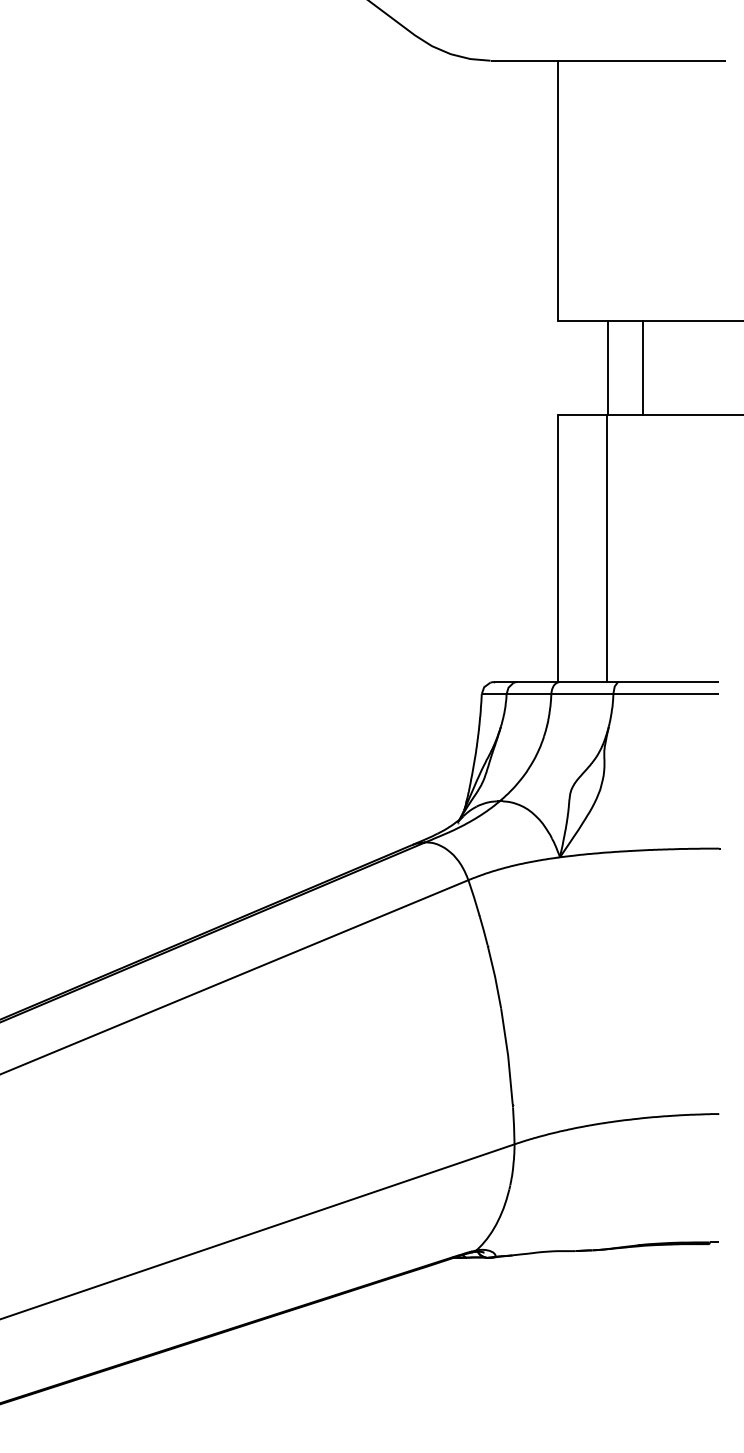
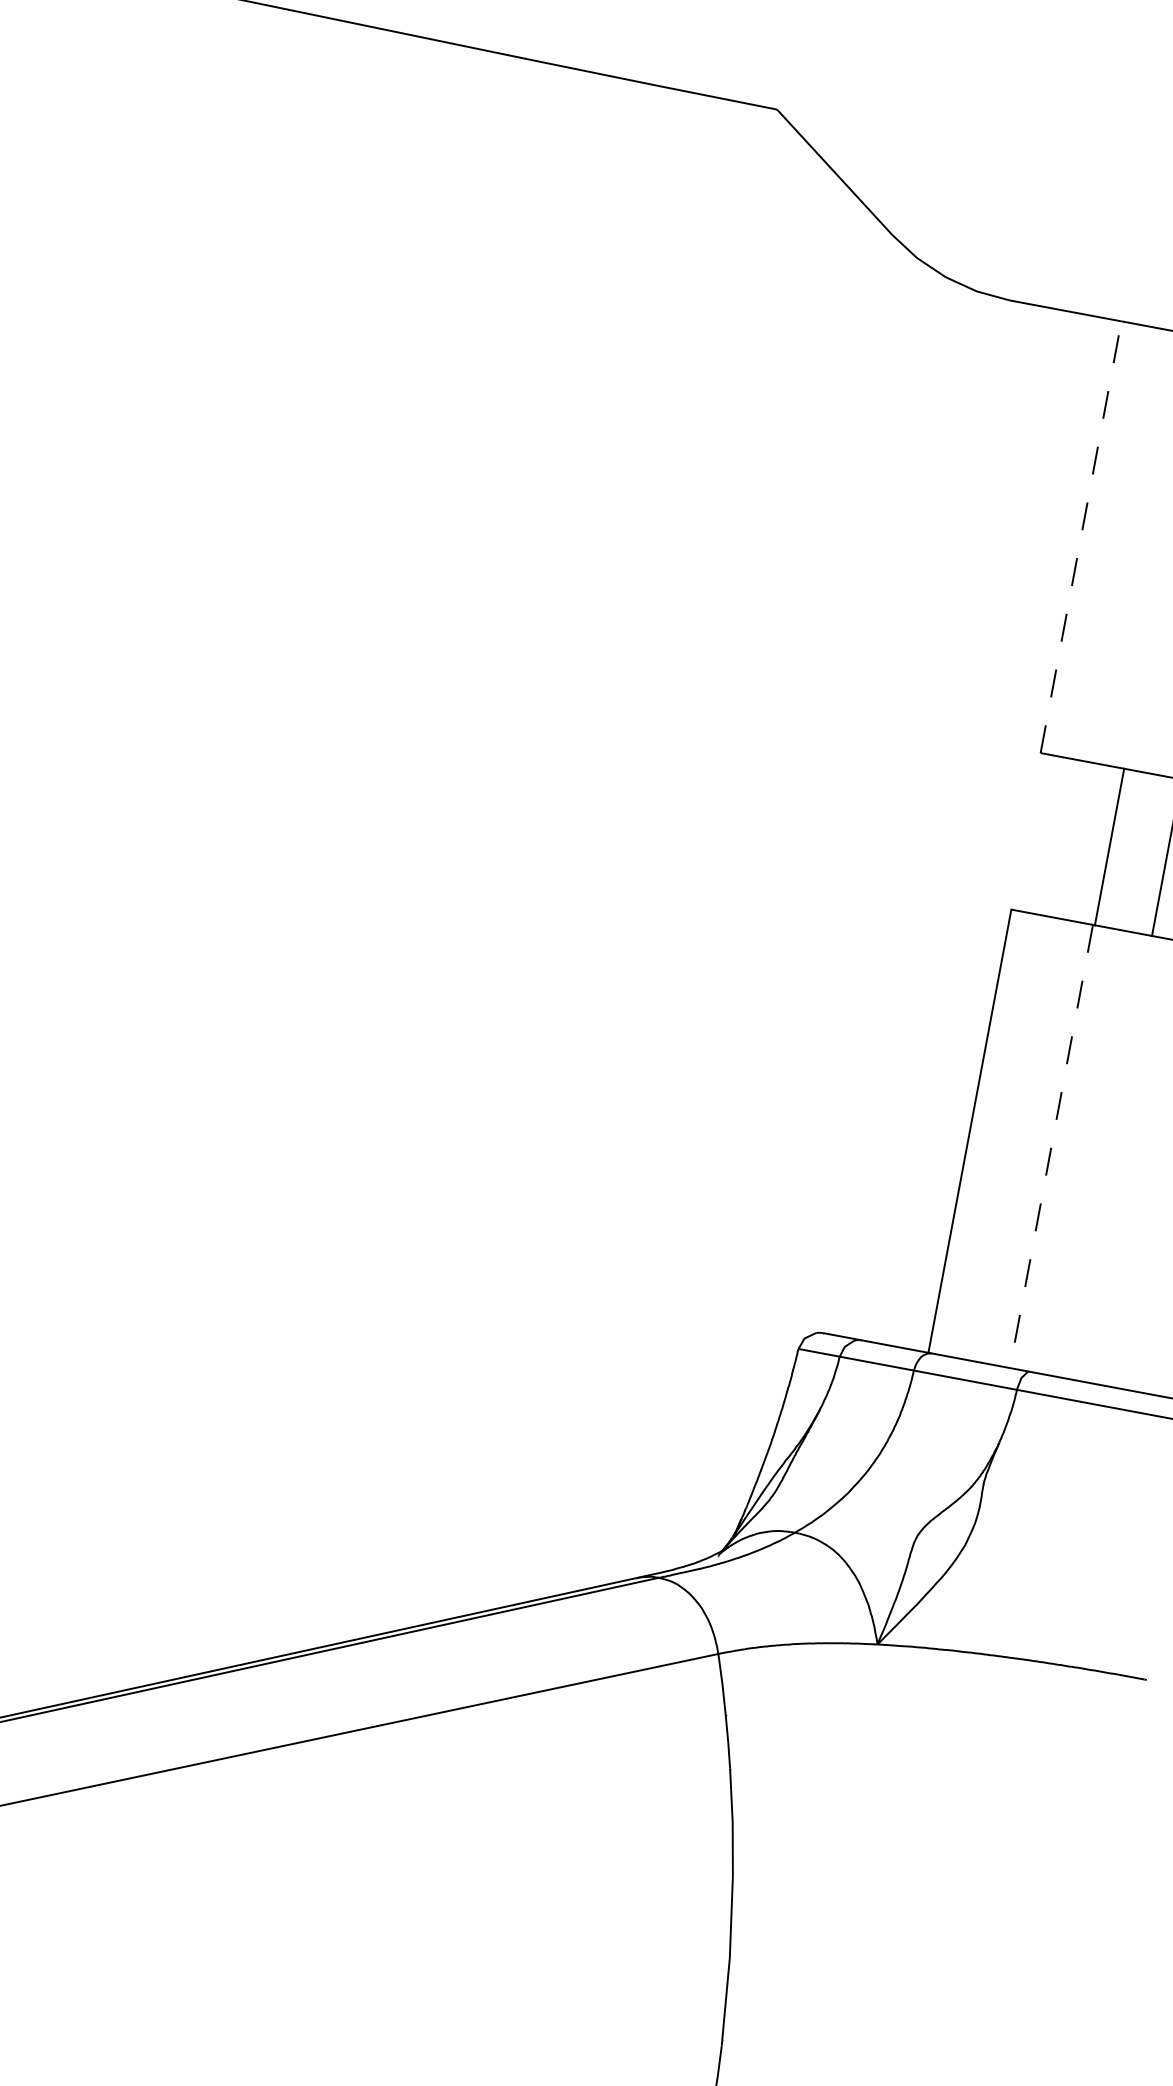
line: (557, 190) -> (1080, 536), solid -> dashed
line: (606, 549) -> (1050, 1147), solid -> dashed

